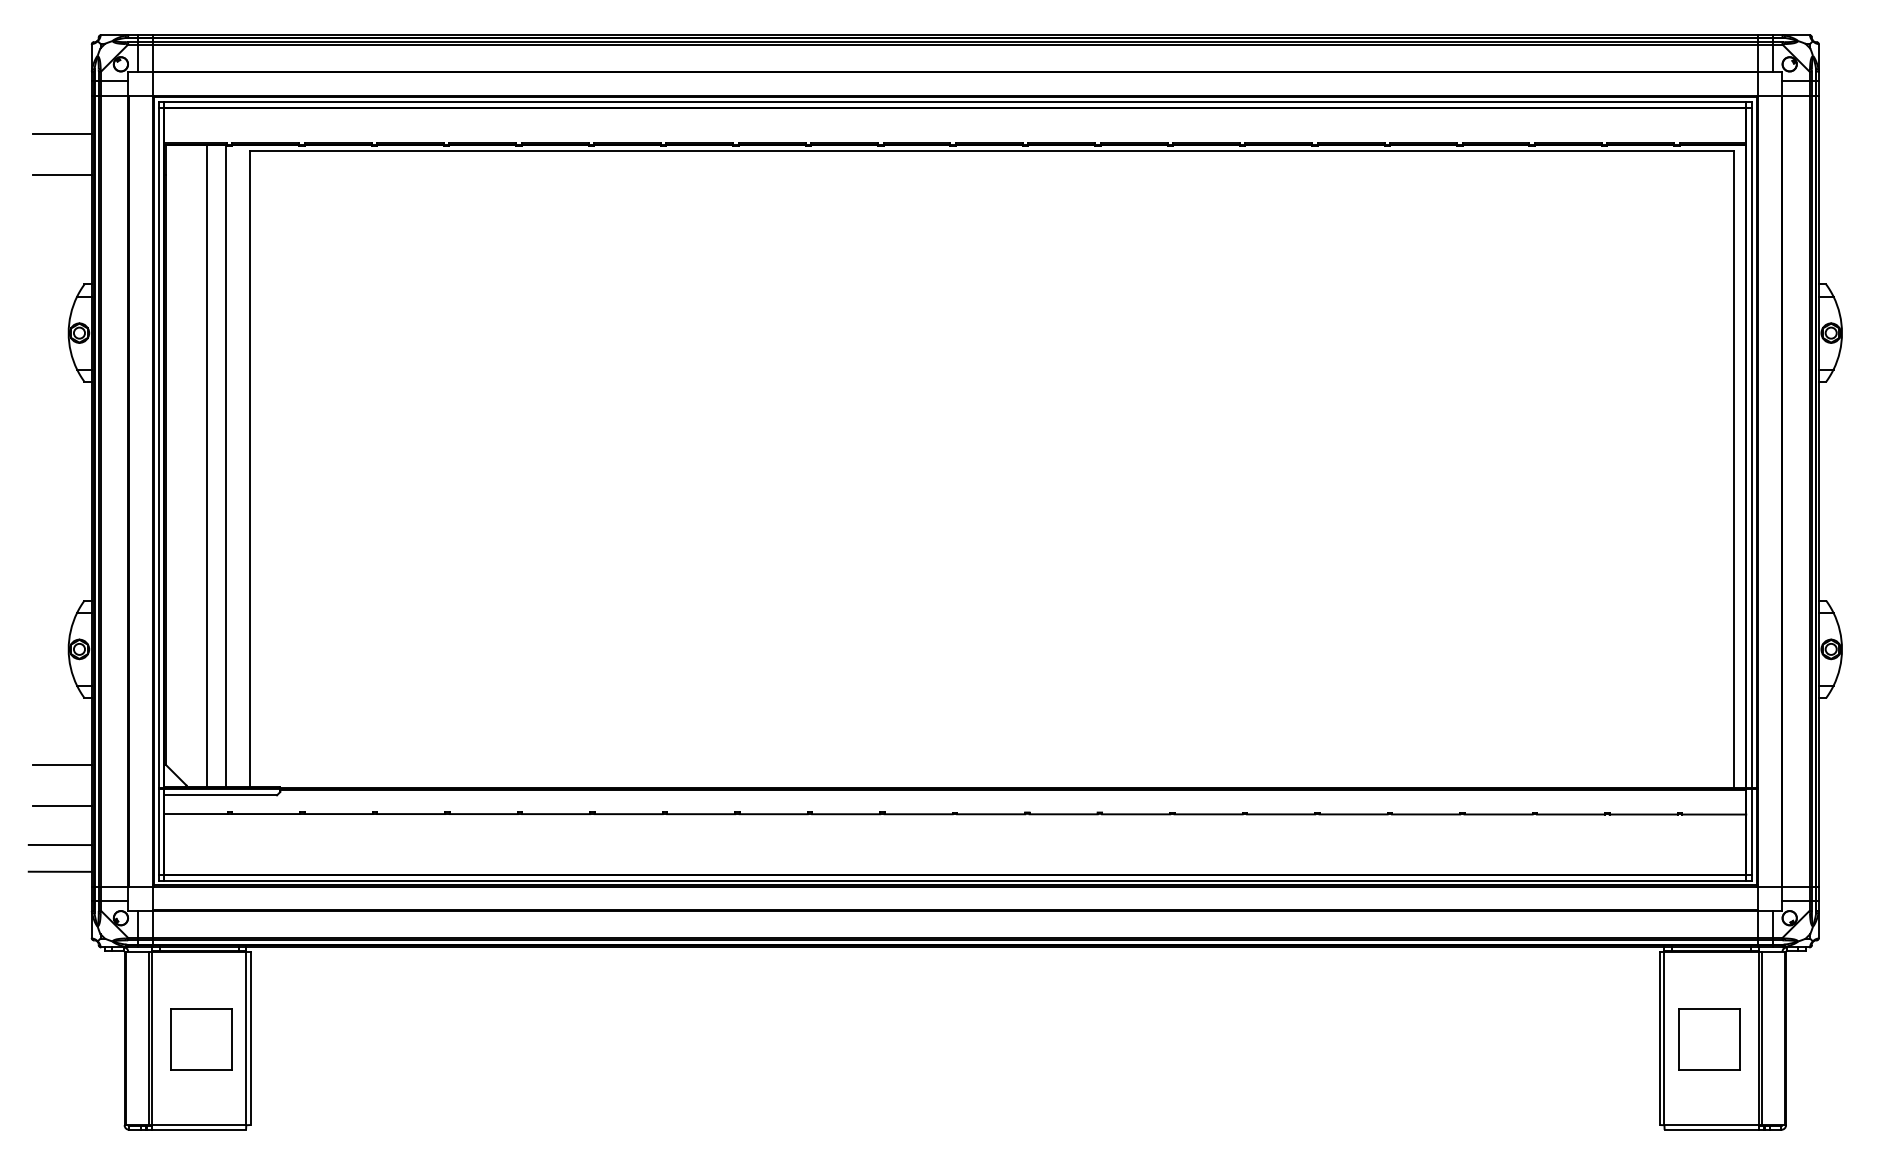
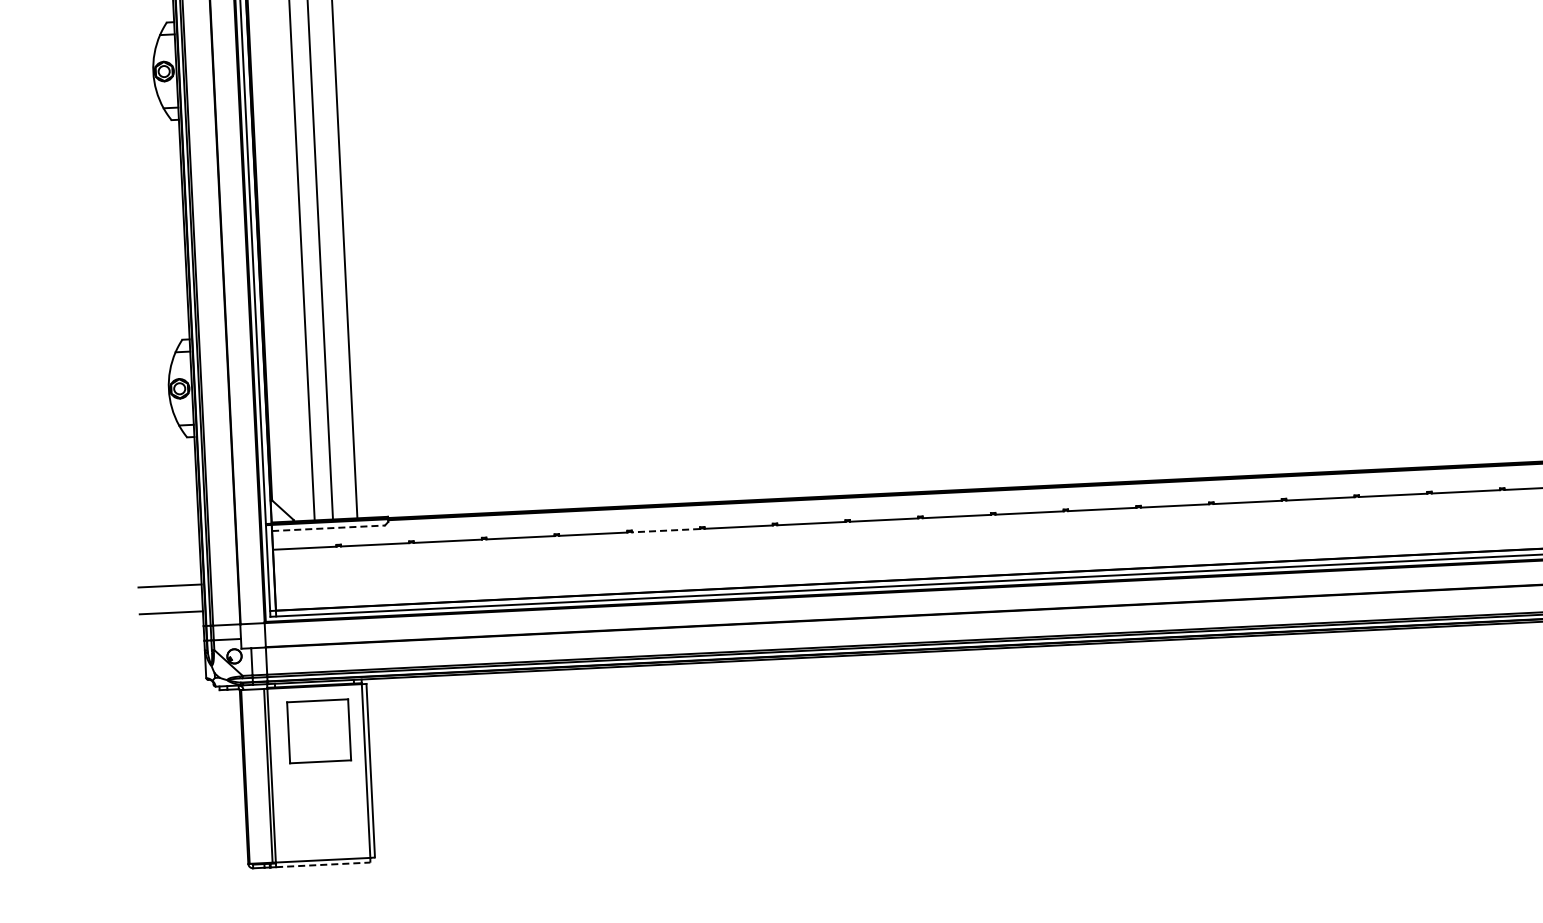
line: (62, 764) -> (168, 505), removed
line: (221, 795) -> (329, 528), solid -> dashed
line: (62, 806) -> (170, 547), removed
line: (555, 814) -> (665, 531), solid -> dashed
part: (201, 1039) -> (319, 731), moved
line: (199, 1129) -> (323, 864), solid -> dashed

